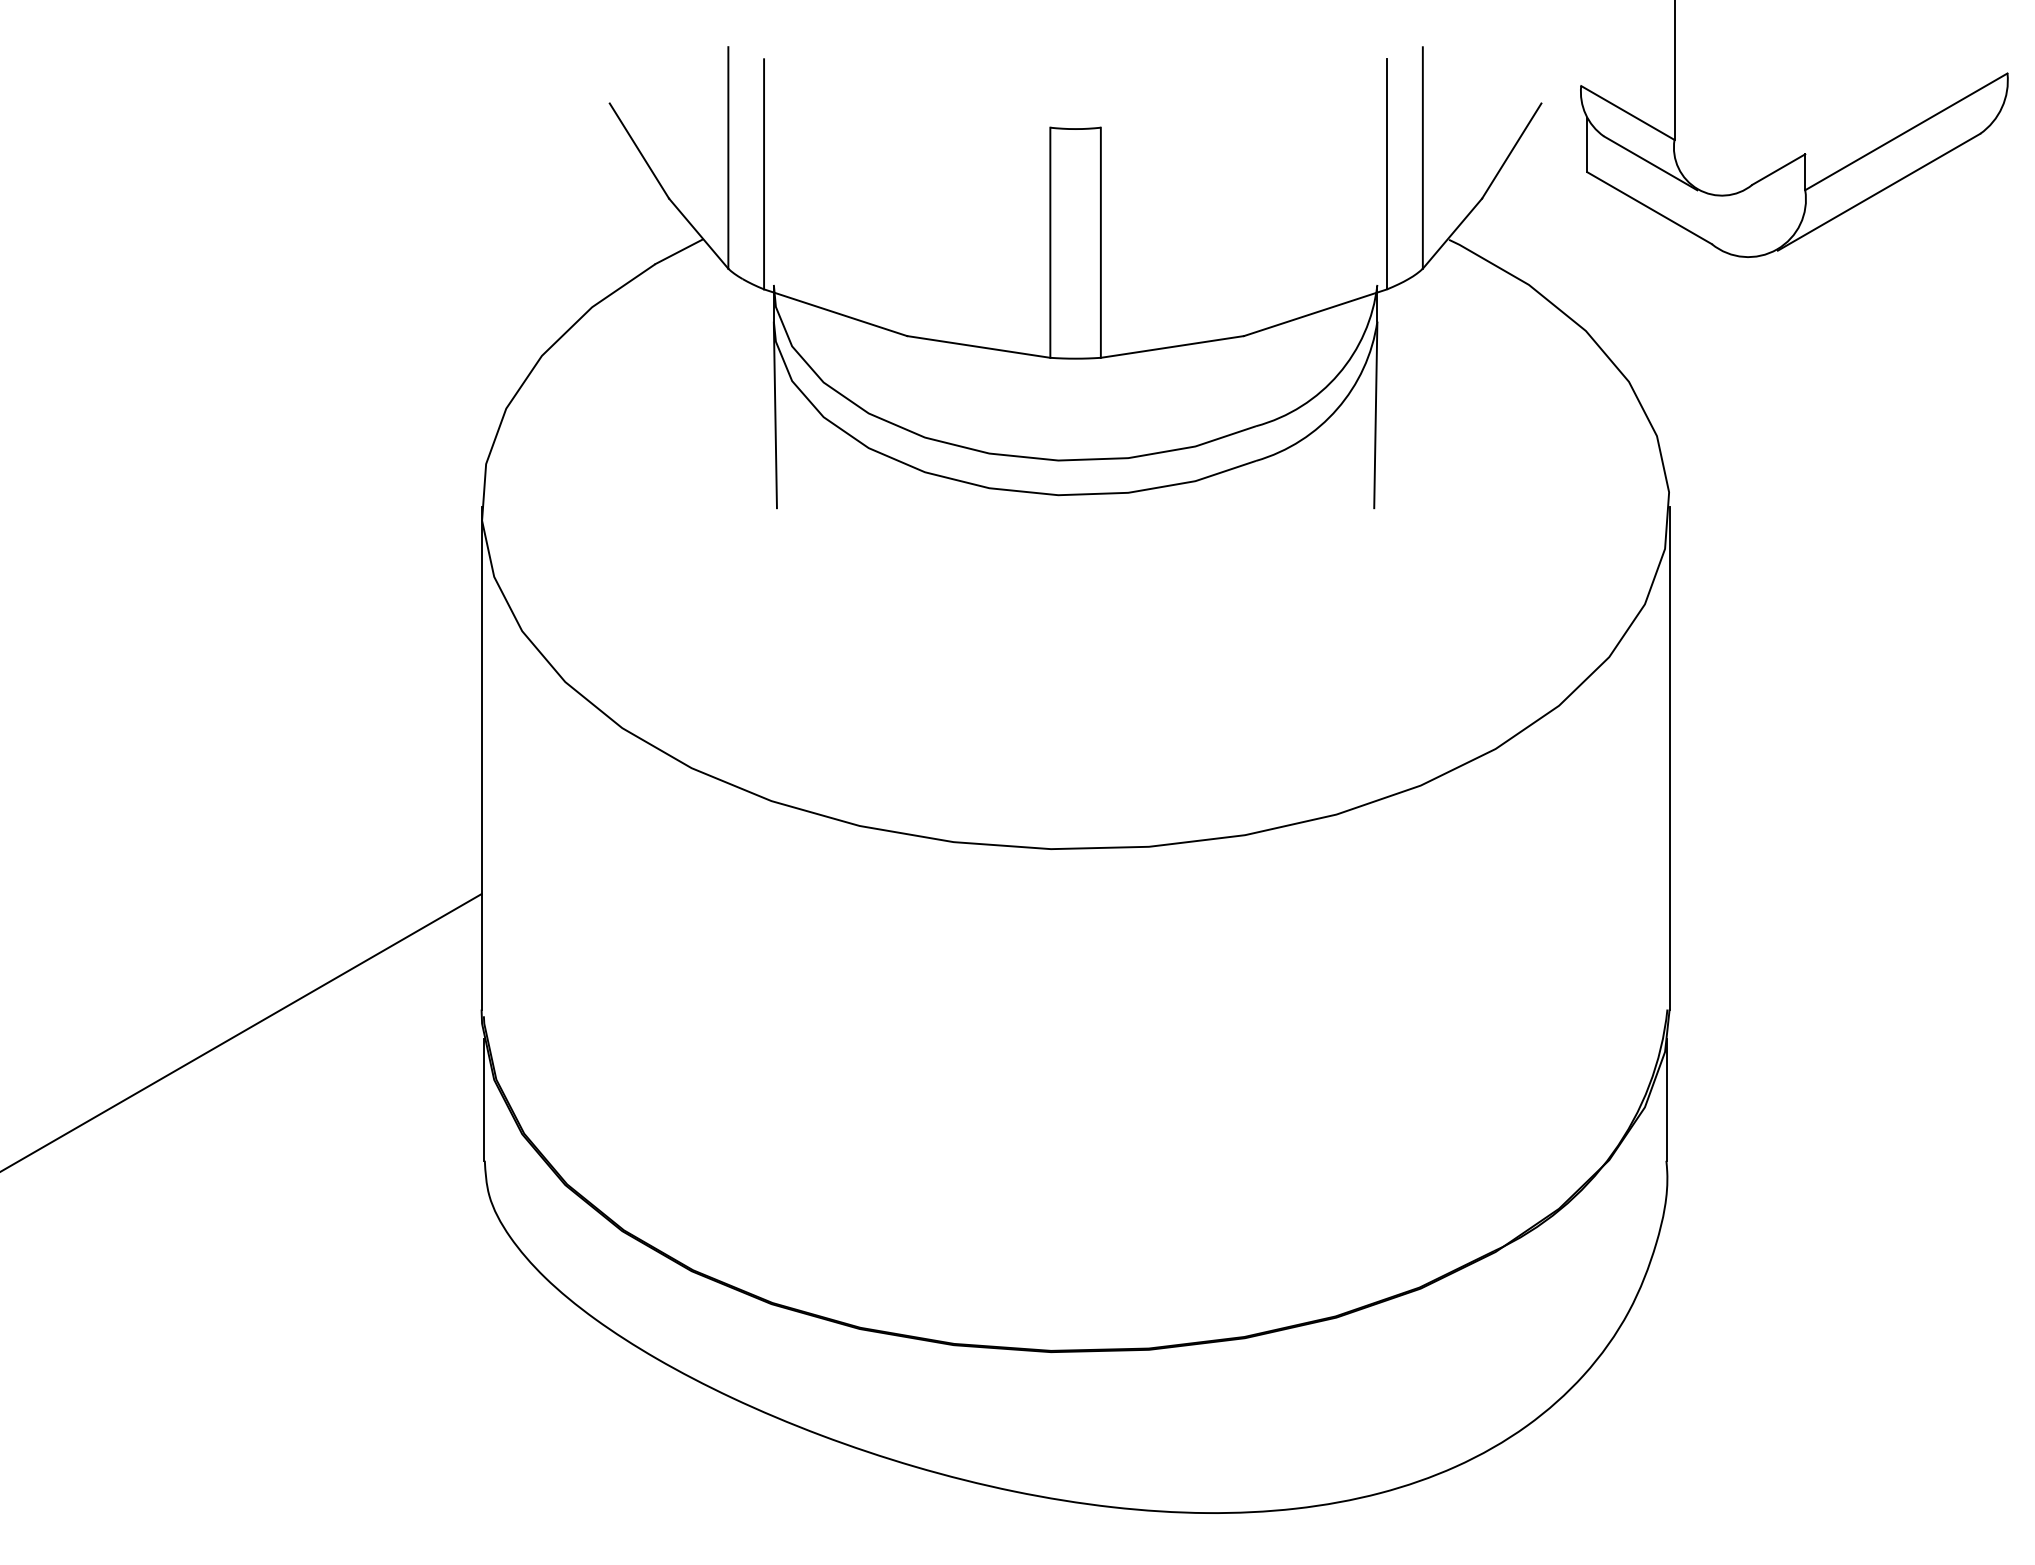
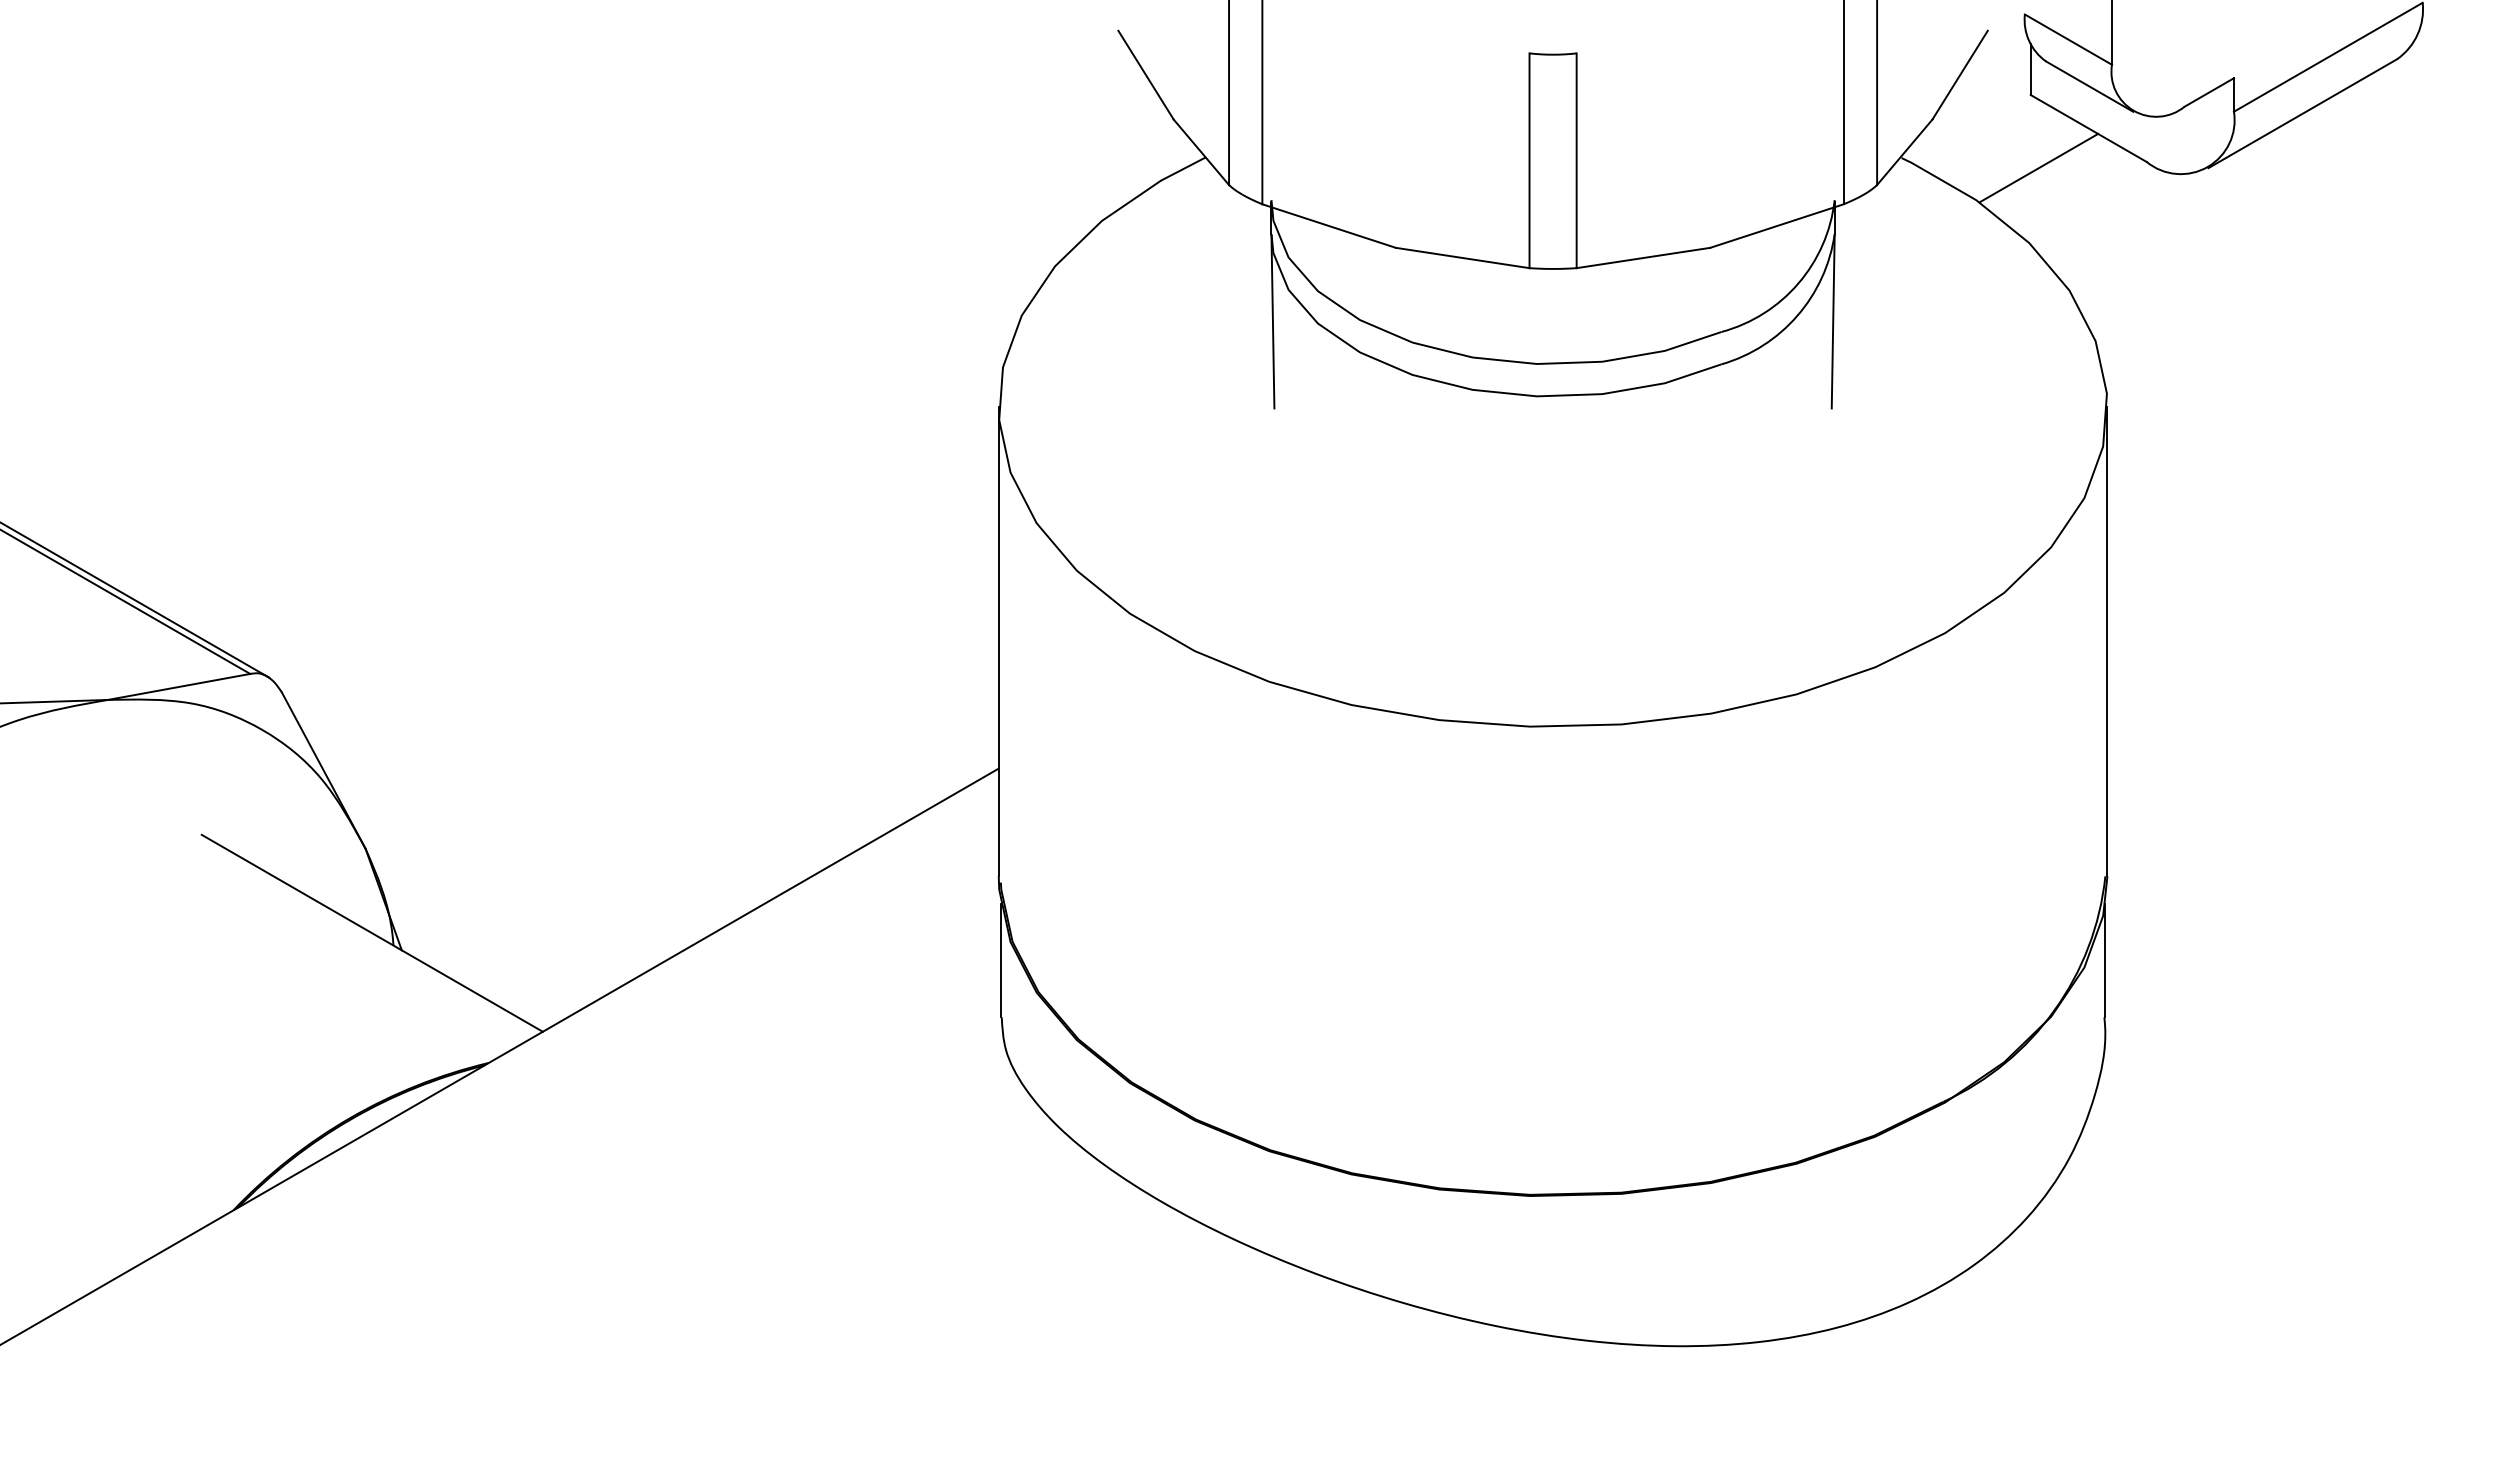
line: (1595, 249) -> (2038, 167), added

